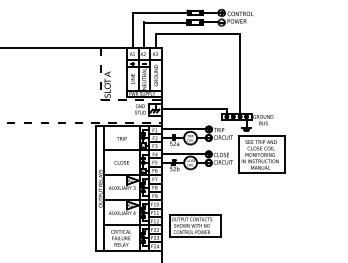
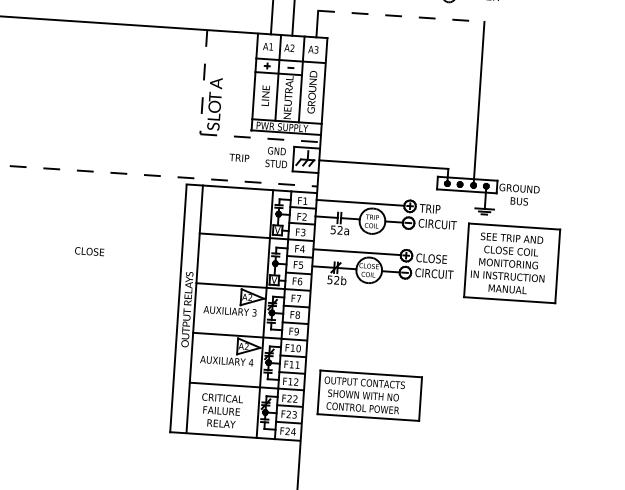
line: (198, 34) -> (401, 16), solid -> dashed
text: (121, 138) -> (238, 157), moved
text: (121, 162) -> (89, 250), moved

